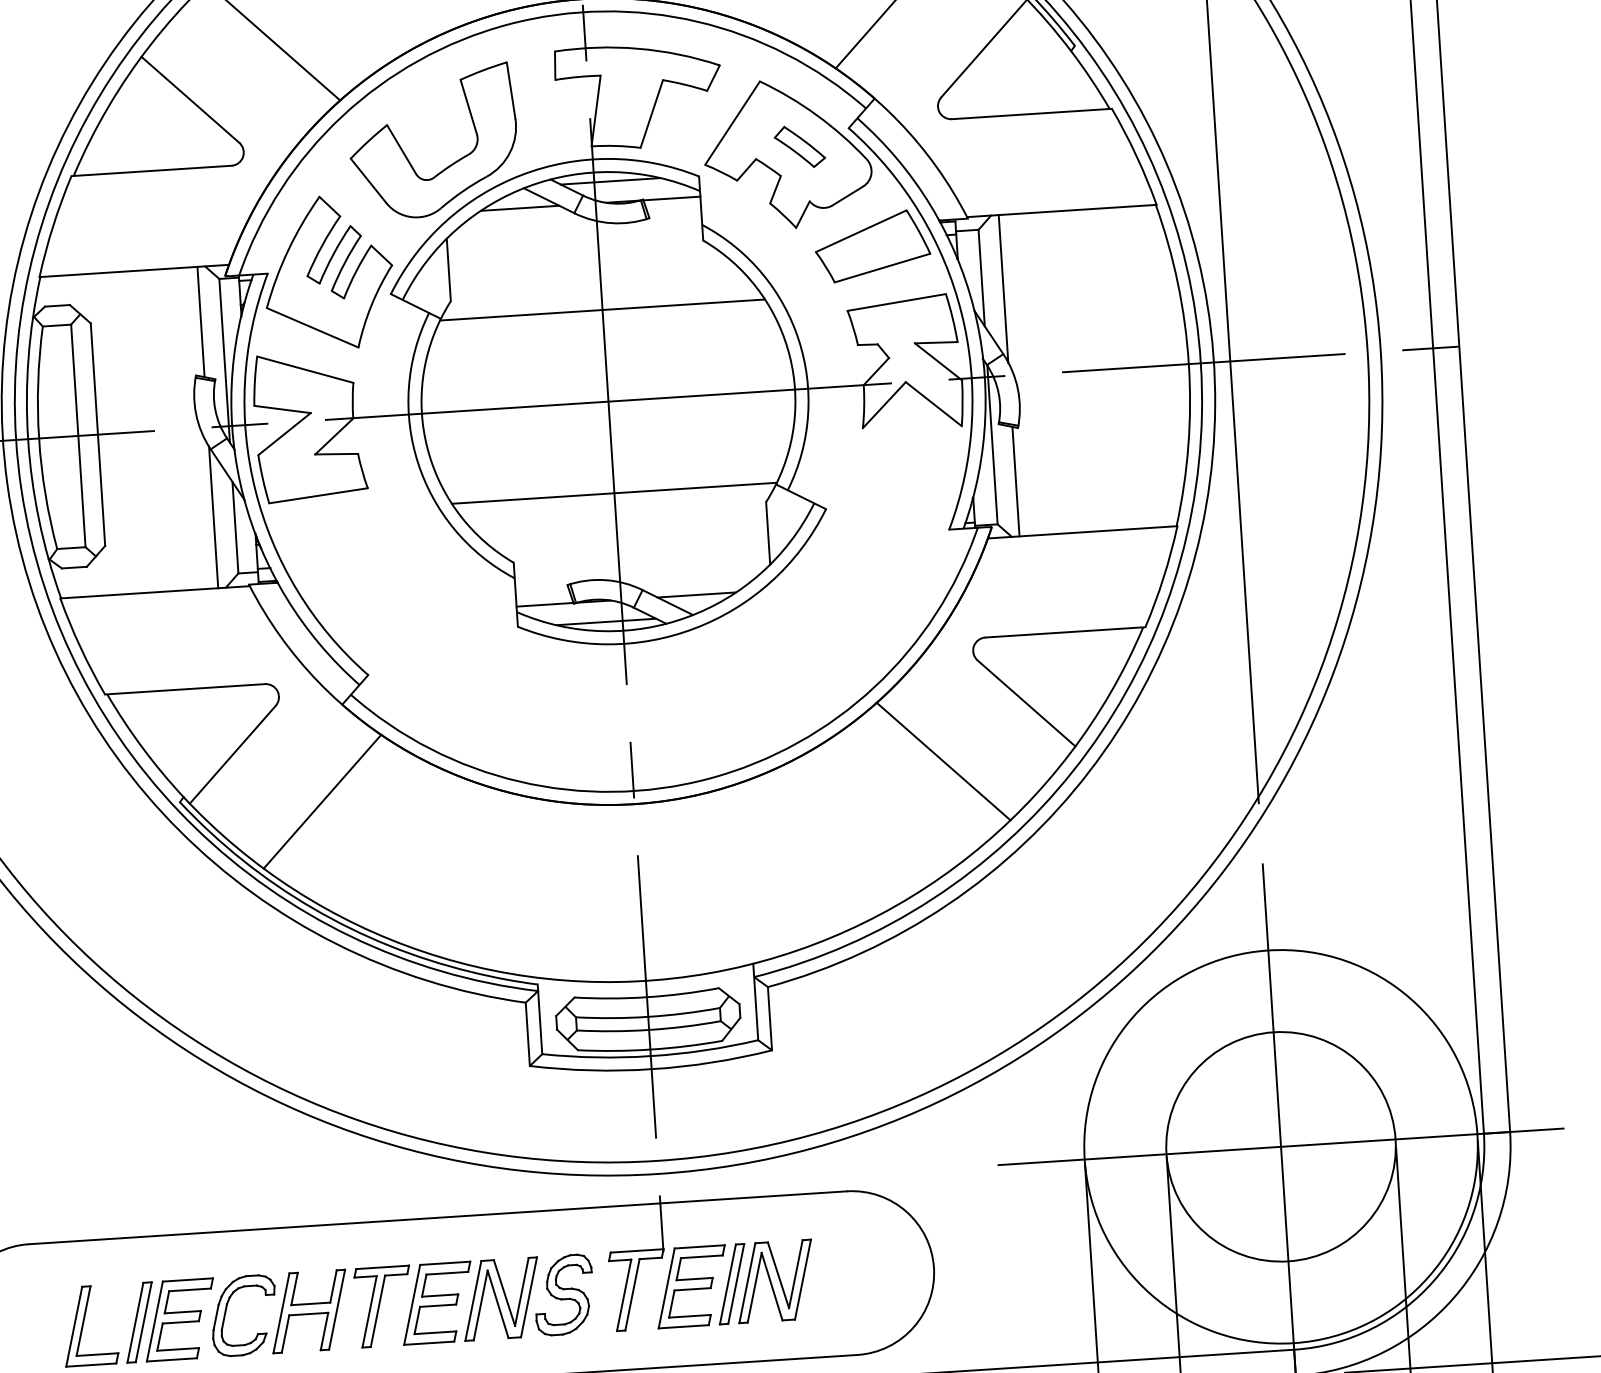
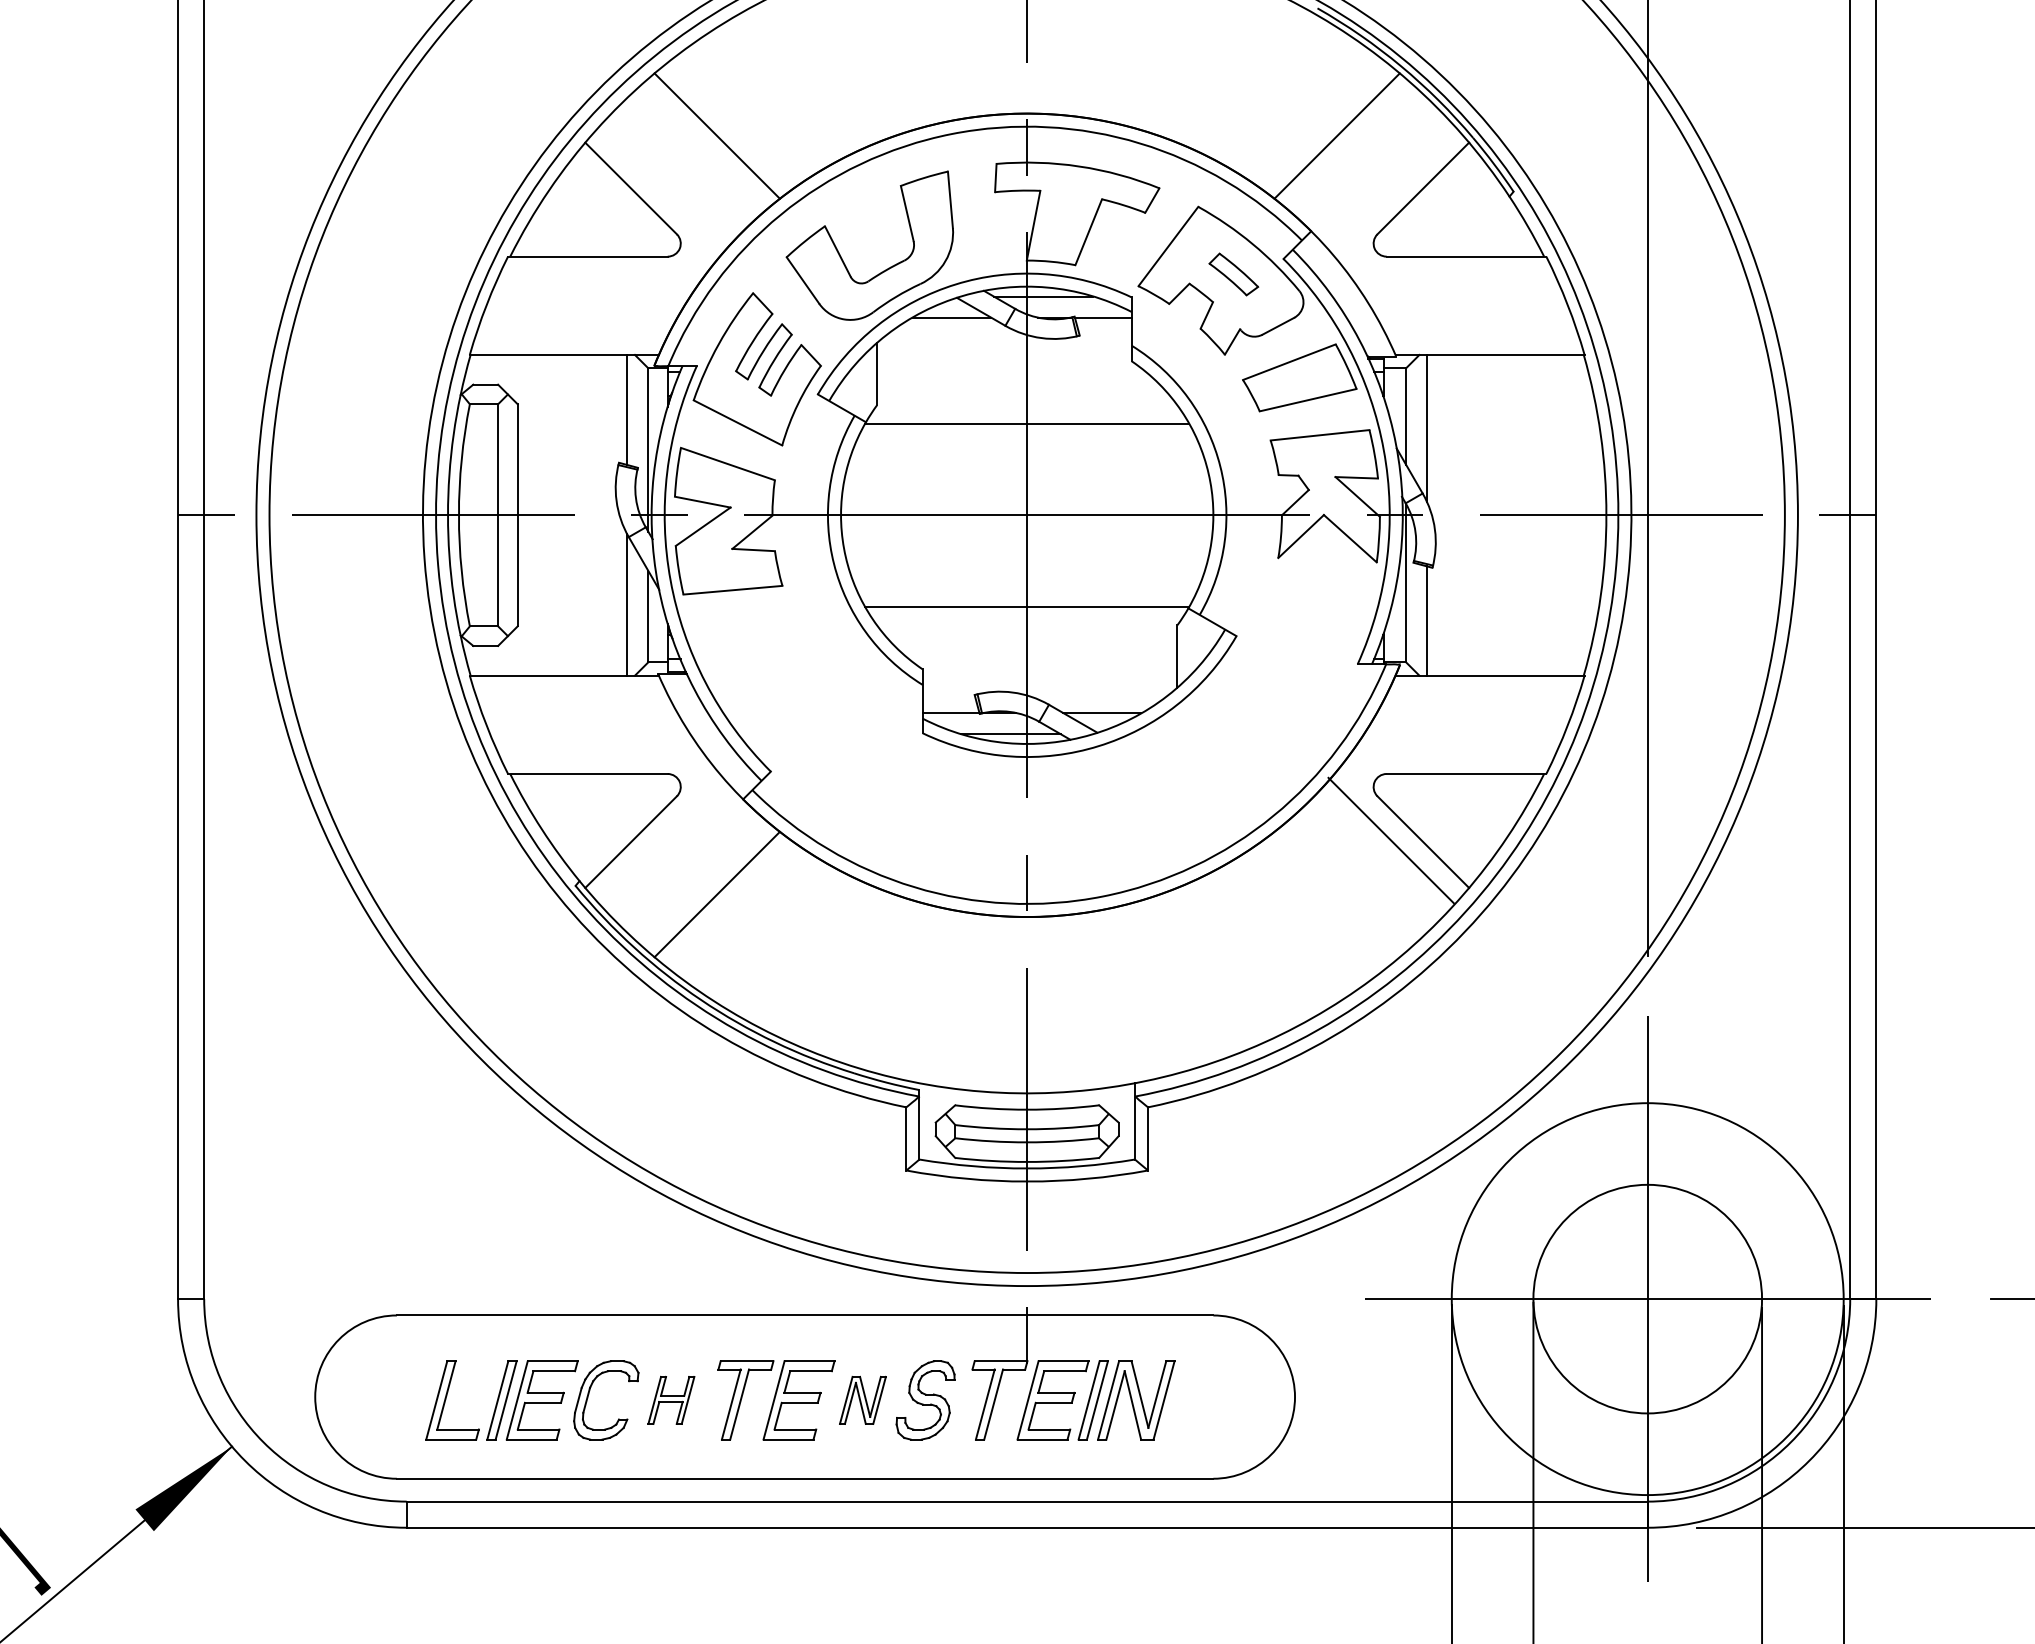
line: (942, 761) -> (1390, 840), moved
part: (500, 1299) -> (862, 1400), size x0.6
part: (309, 1311) -> (671, 1400), size x0.6

